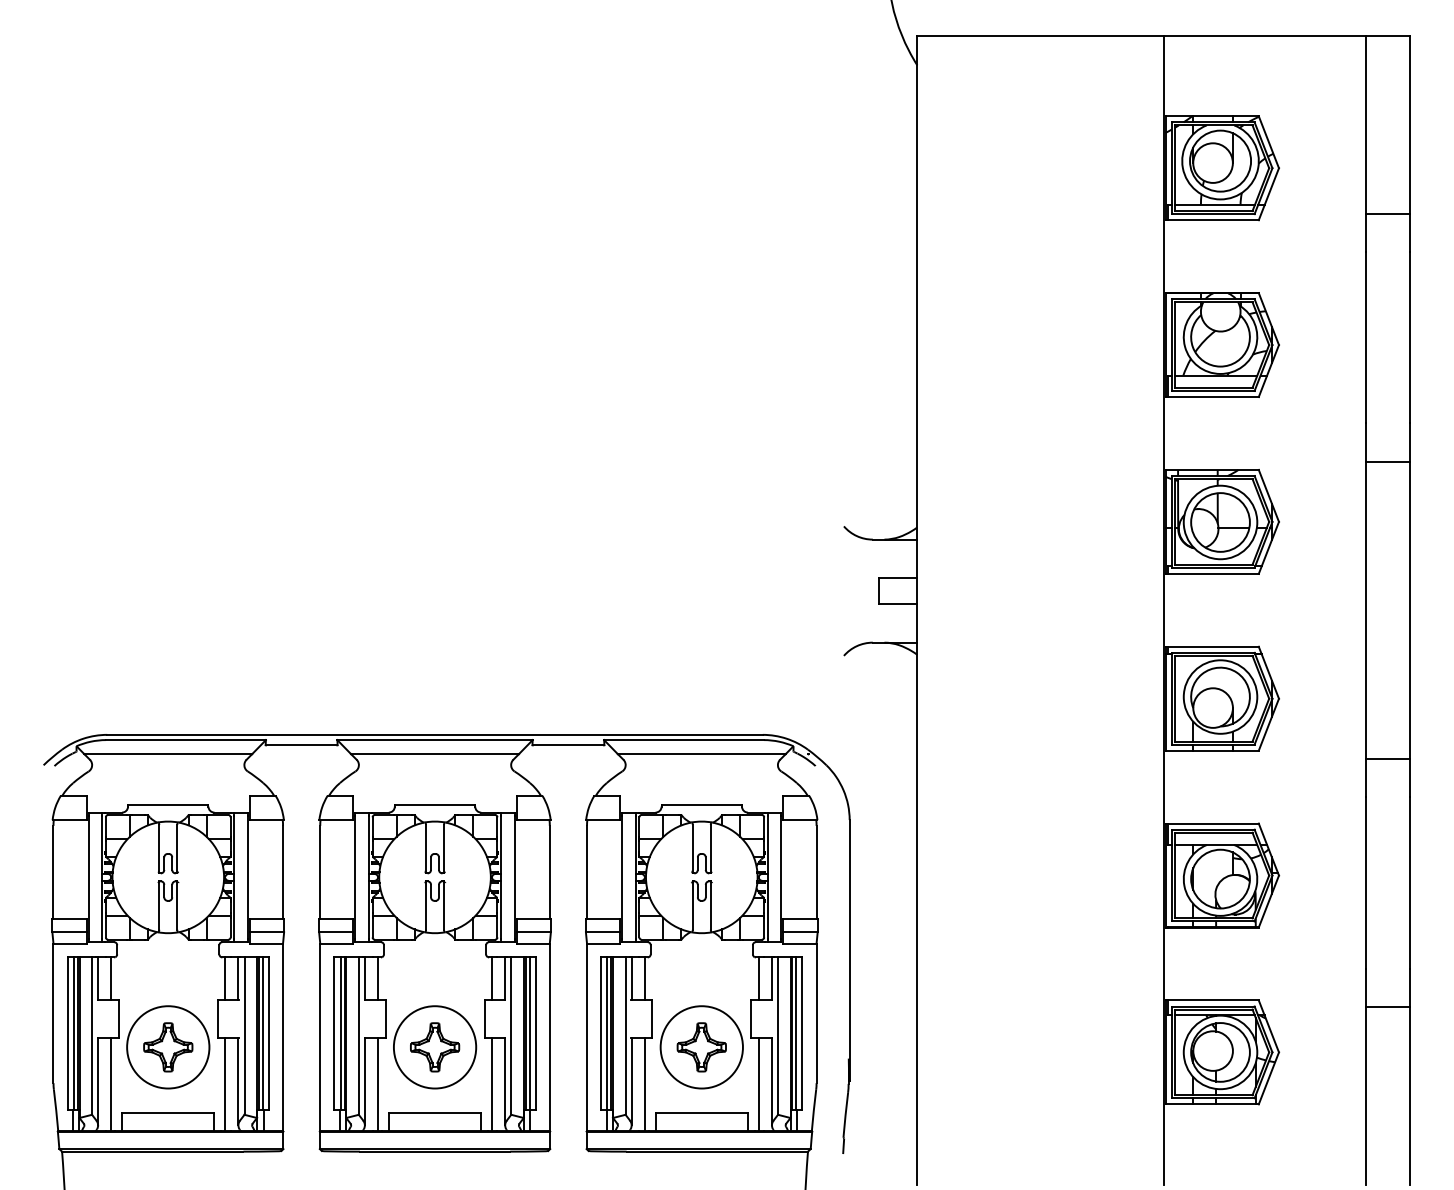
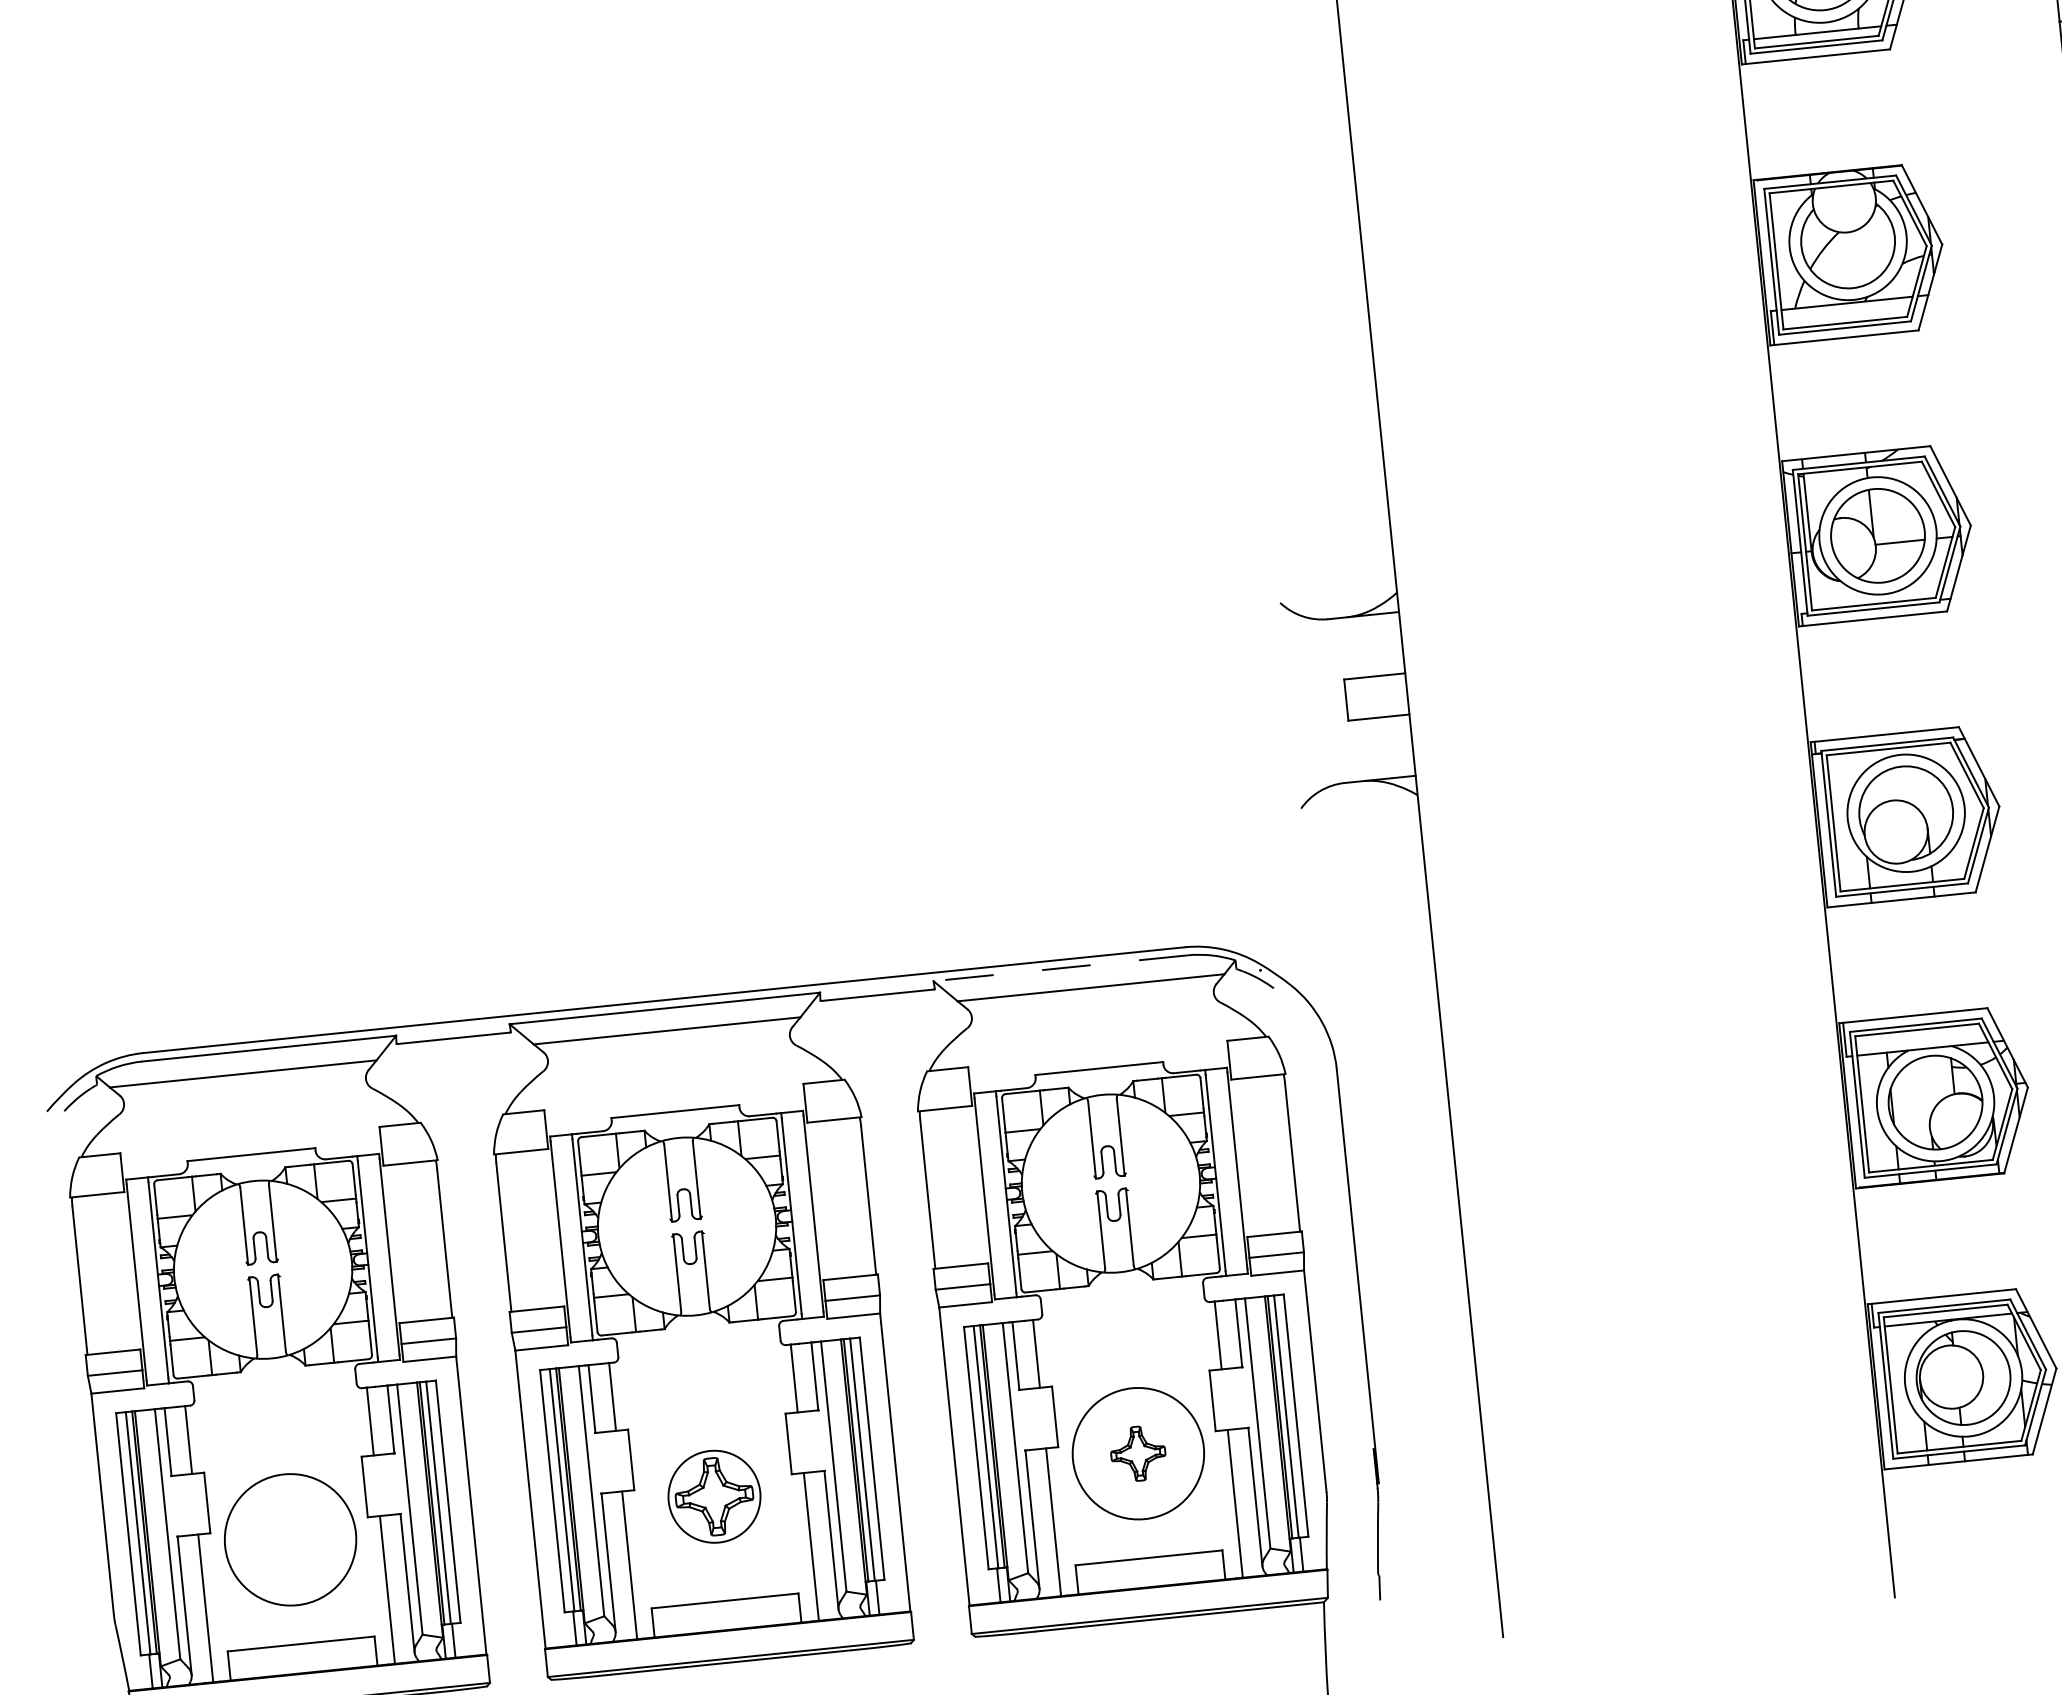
line: (684, 740) -> (1061, 968), solid -> dashed
part: (168, 1047) -> (290, 1540), removed
circle: (434, 1047) -> (713, 1497), size x0.7
part: (701, 1047) -> (1137, 1453), size x0.7

